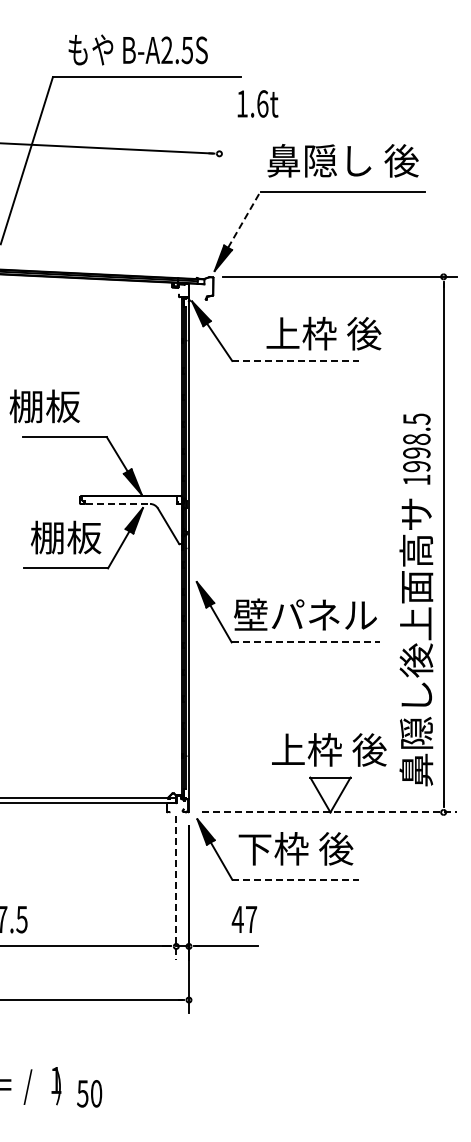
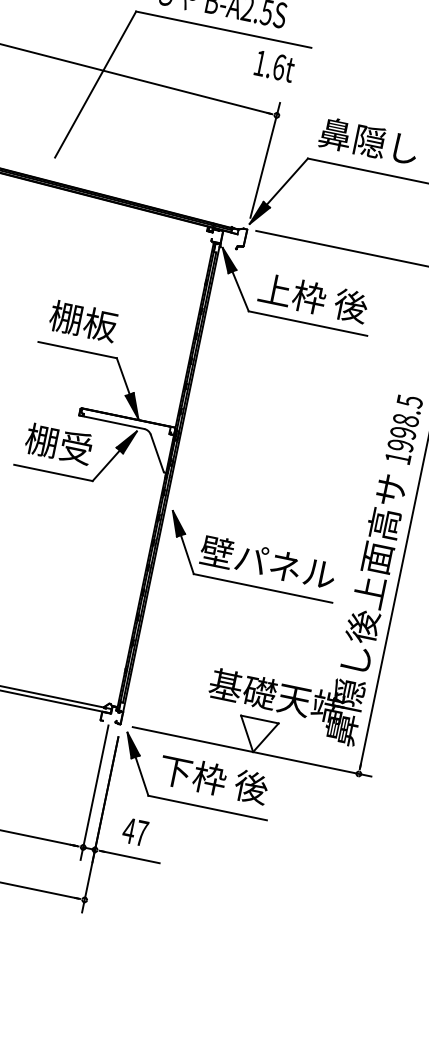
text: (257, 103) -> (274, 65), moved
line: (217, 202) -> (265, 160), added
line: (244, 219) -> (287, 181), dashed -> solid
text: (323, 333) -> (313, 297), moved
line: (296, 360) -> (308, 323), dashed -> solid
text: (44, 406) -> (83, 321), moved
line: (118, 503) -> (114, 422), dashed -> solid
text: (84, 537) -> (76, 447), 棚板 -> 棚受
line: (306, 642) -> (263, 588), dashed -> solid
text: (342, 749) -> (276, 695), 上枠 後 -> 基礎天端
line: (329, 812) -> (252, 751), dashed -> solid
line: (296, 879) -> (208, 808), dashed -> solid
line: (176, 887) -> (94, 792), dashed -> solid
text: (244, 919) -> (135, 831), moved

